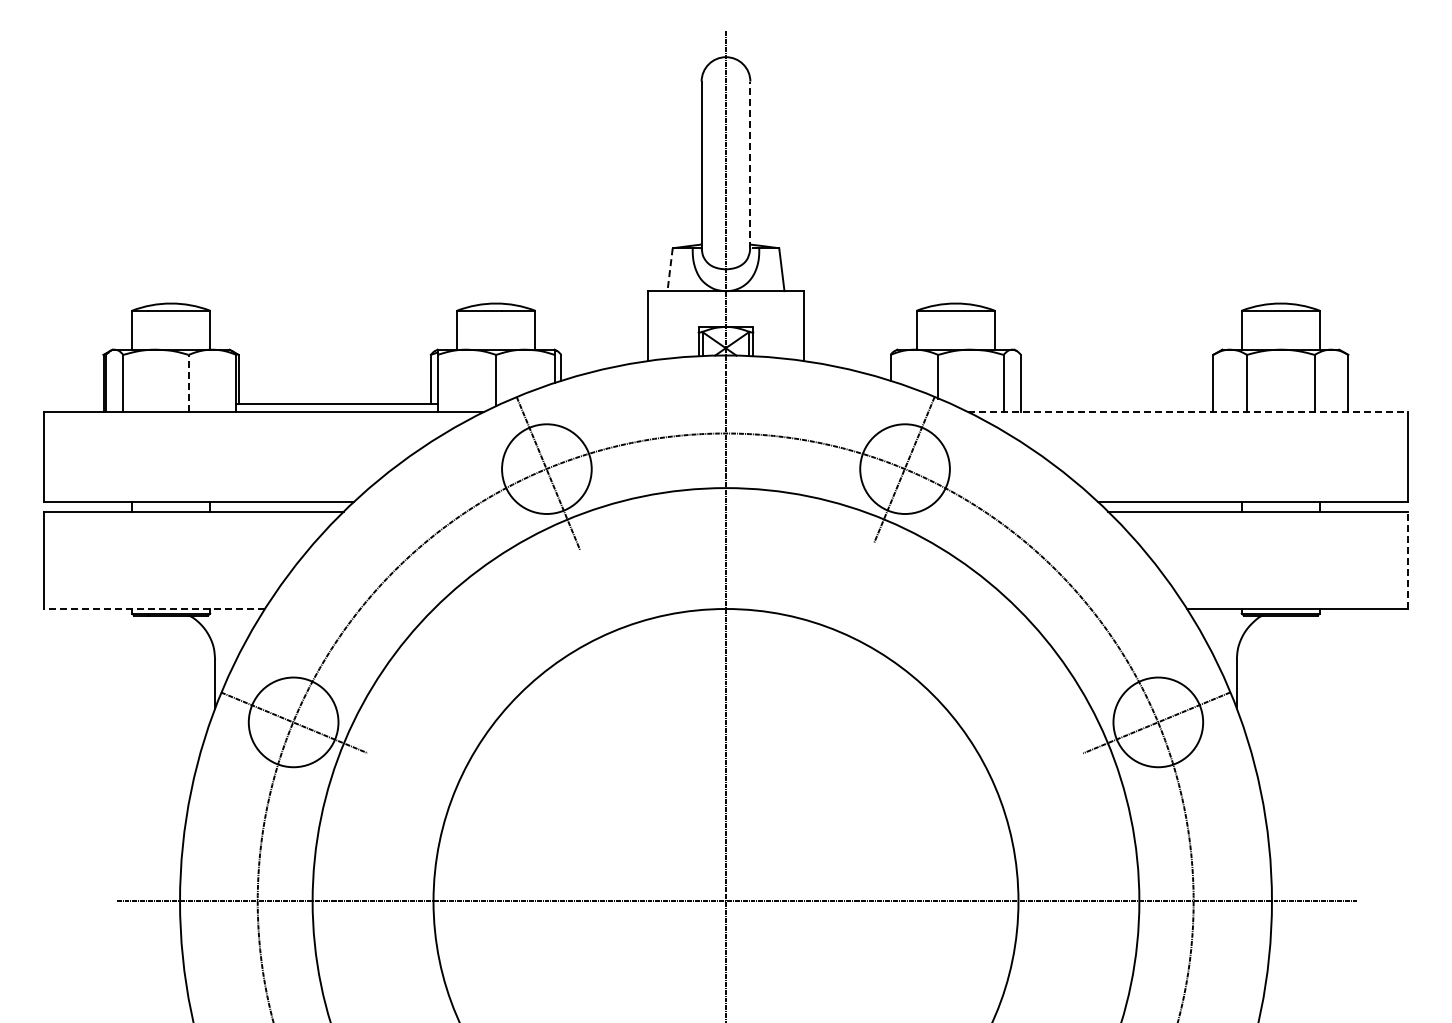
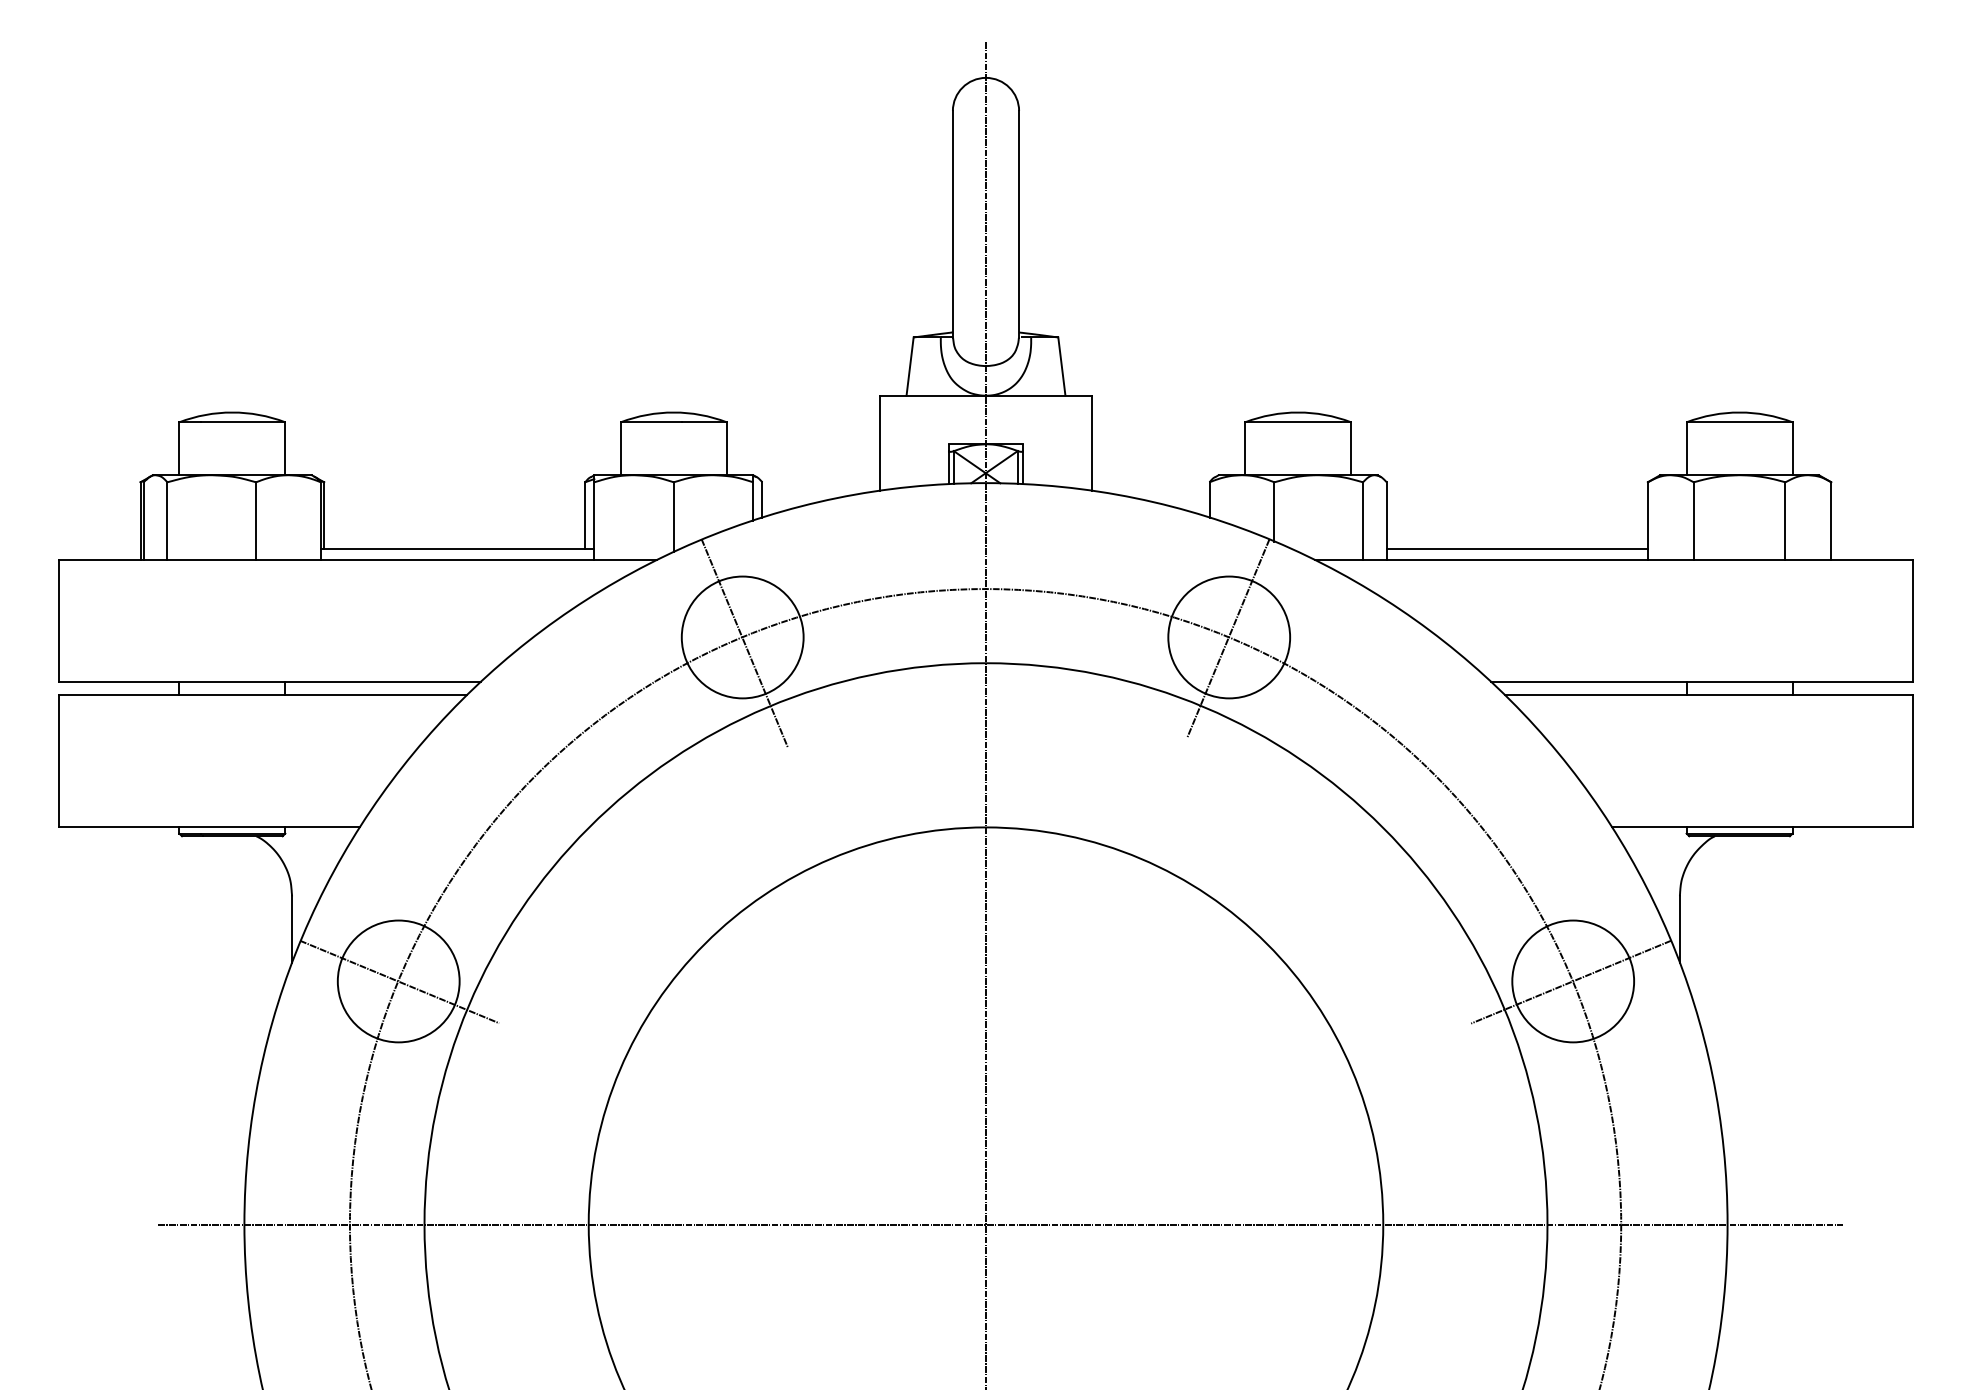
line: (750, 165) -> (1019, 225), dashed -> solid
line: (670, 269) -> (910, 366), dashed -> solid
line: (188, 383) -> (255, 521), dashed -> solid
line: (1117, 404) -> (1517, 549), added
line: (1188, 412) -> (1614, 560), dashed -> solid
line: (1408, 560) -> (1913, 761), dashed -> solid
line: (154, 608) -> (209, 826), dashed -> solid

